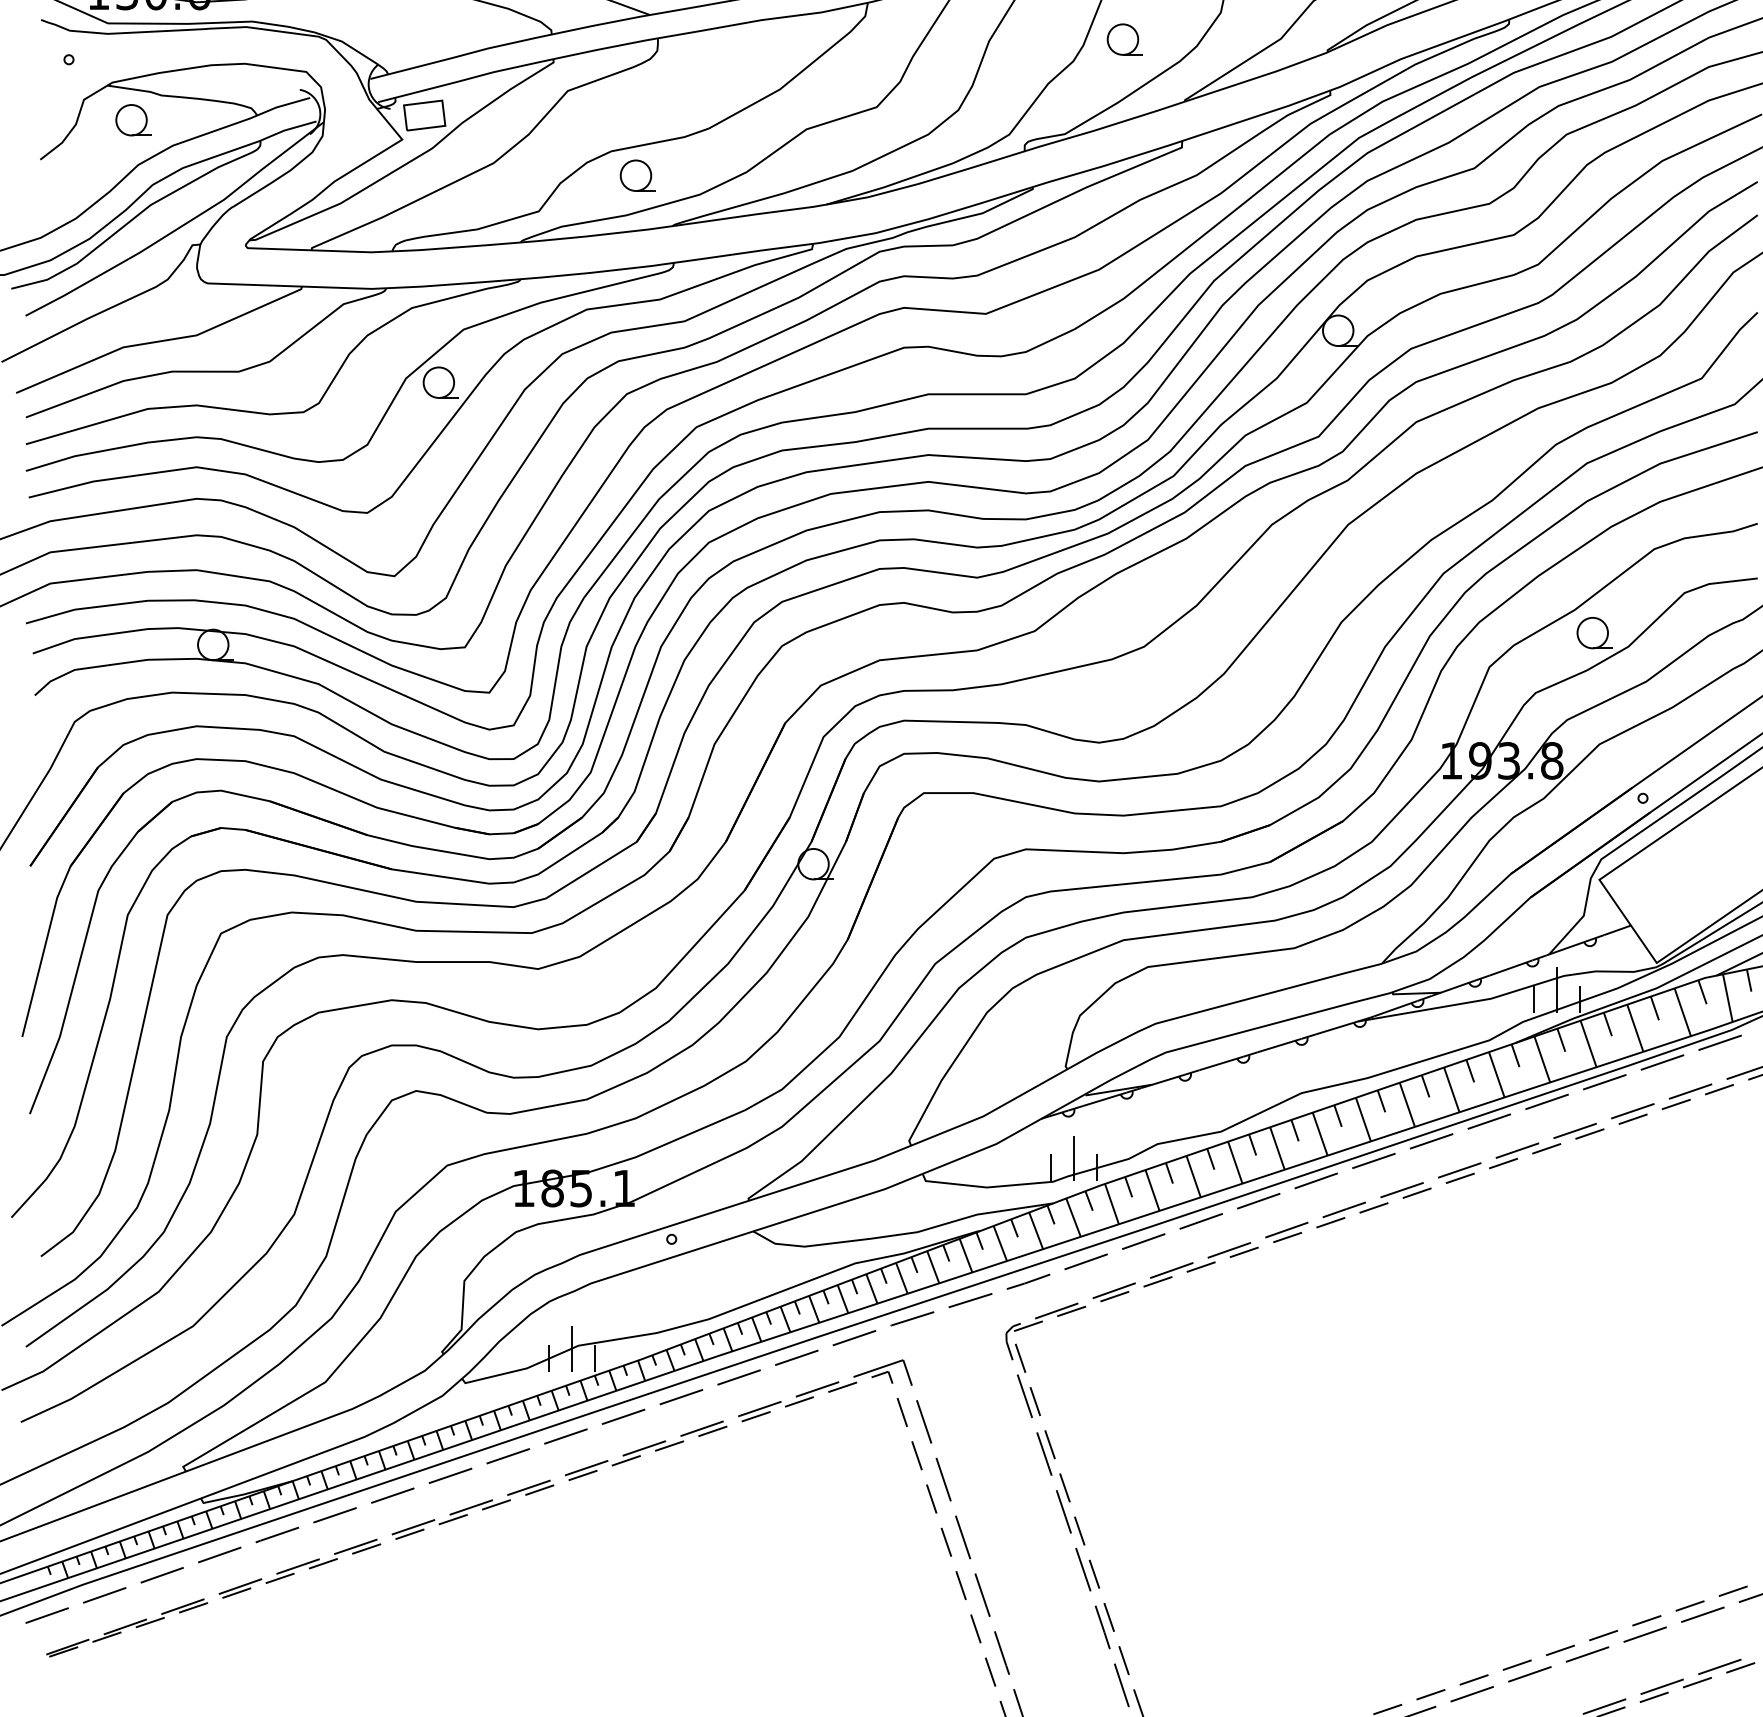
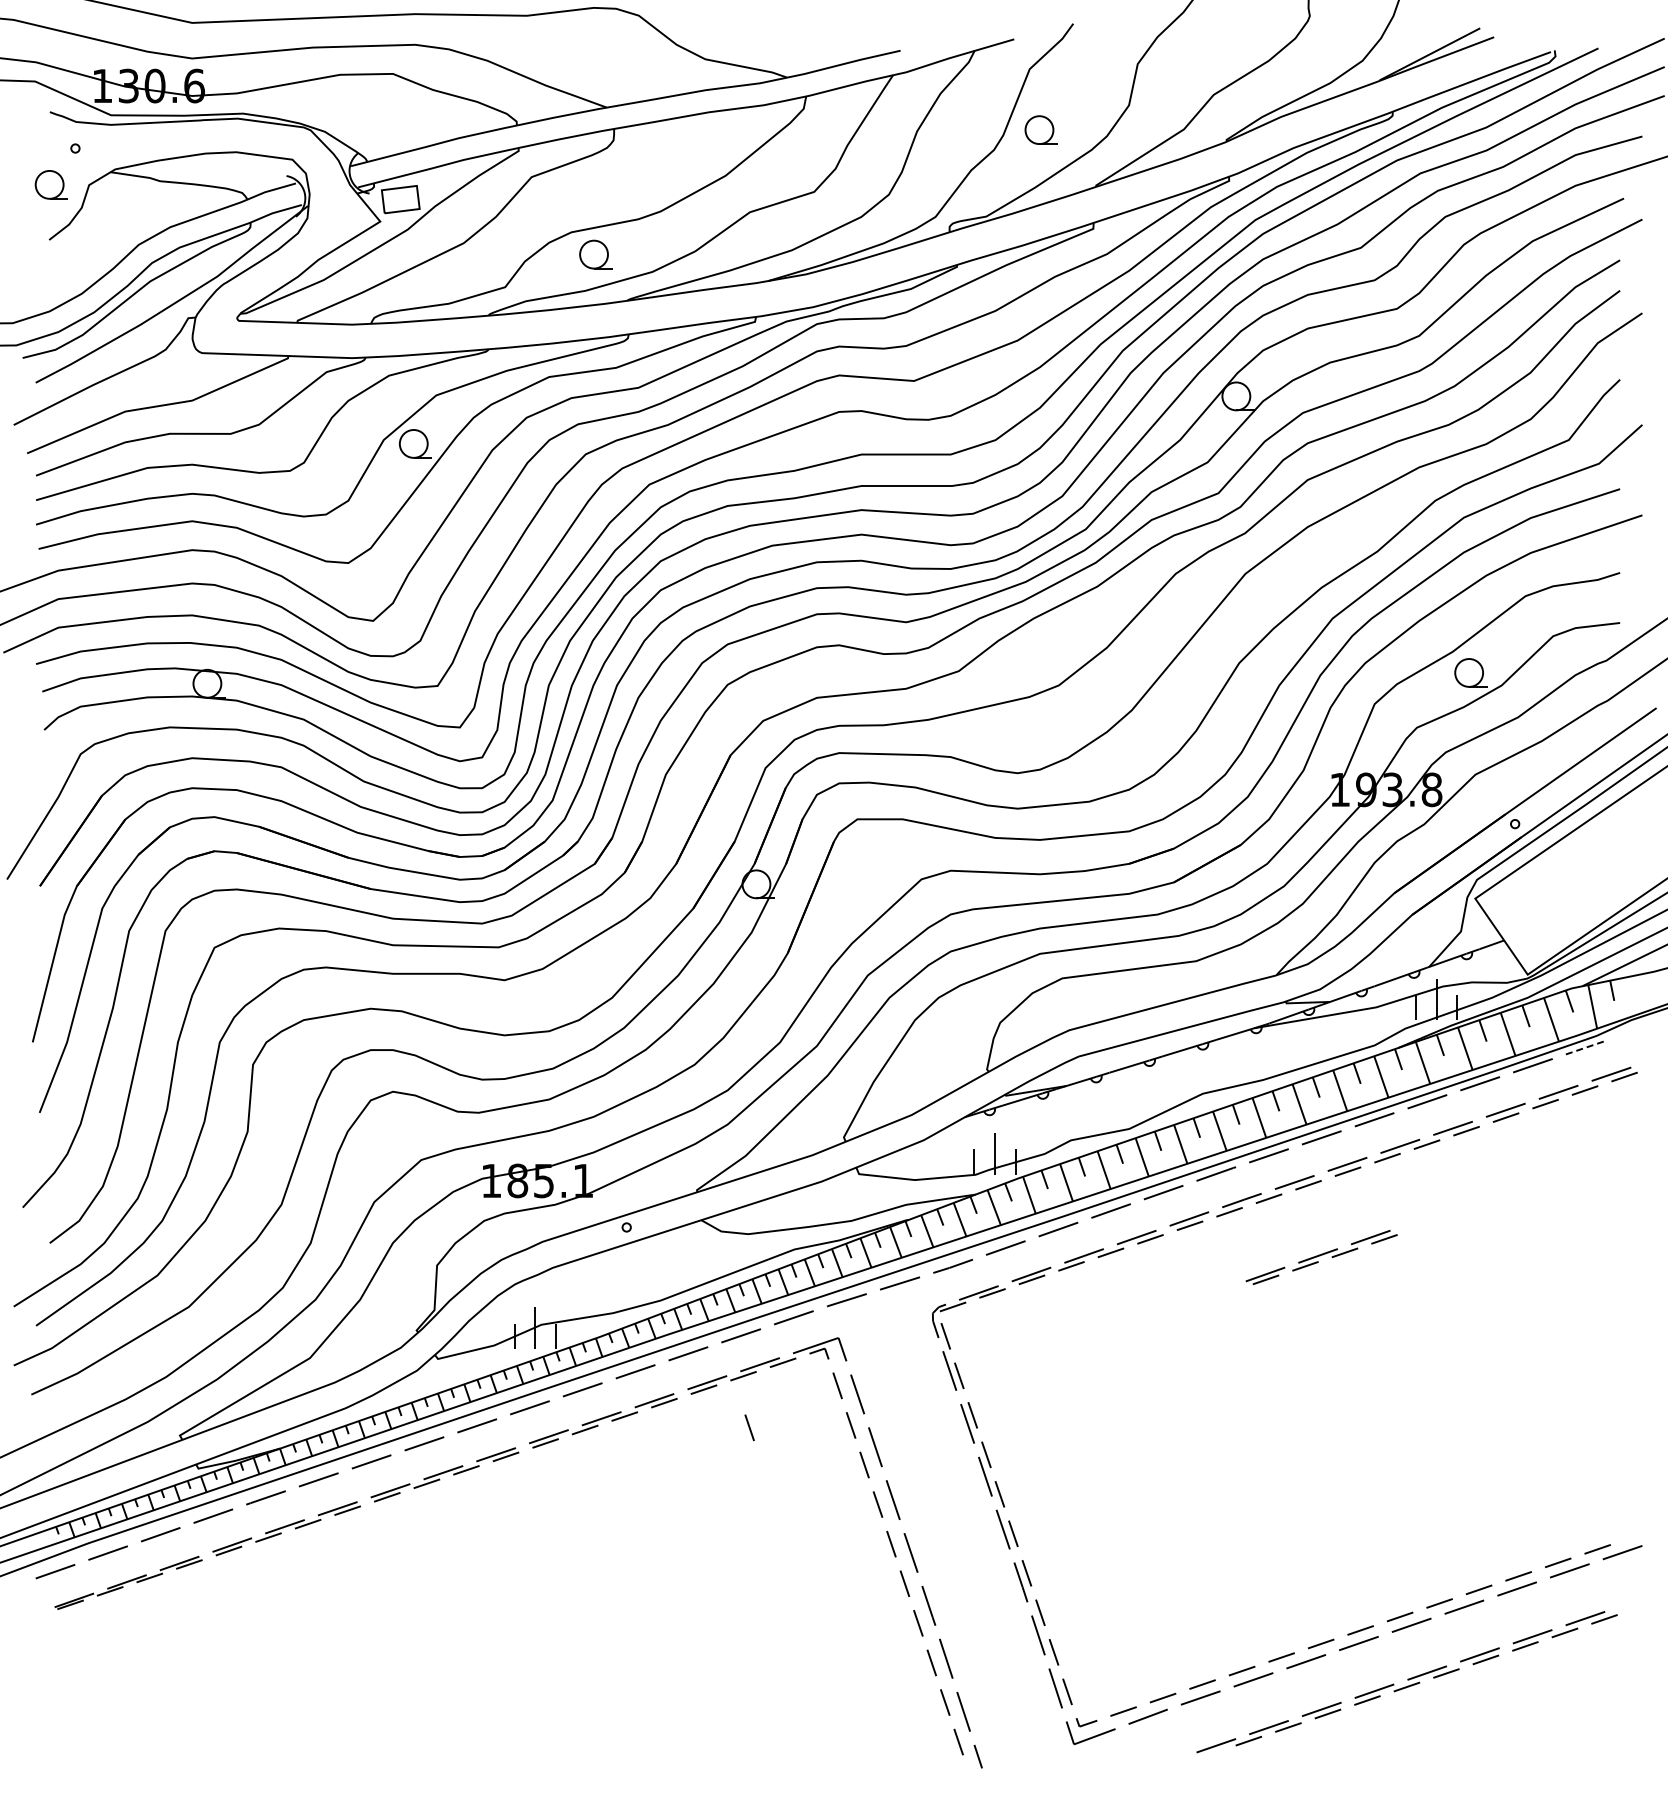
part: (132, 119) -> (50, 184), moved
line: (1719, 1042) -> (1585, 1047), solid -> dashed
part: (1431, 1272) -> (1321, 1257), added
line: (805, 1458) -> (749, 1427), added

